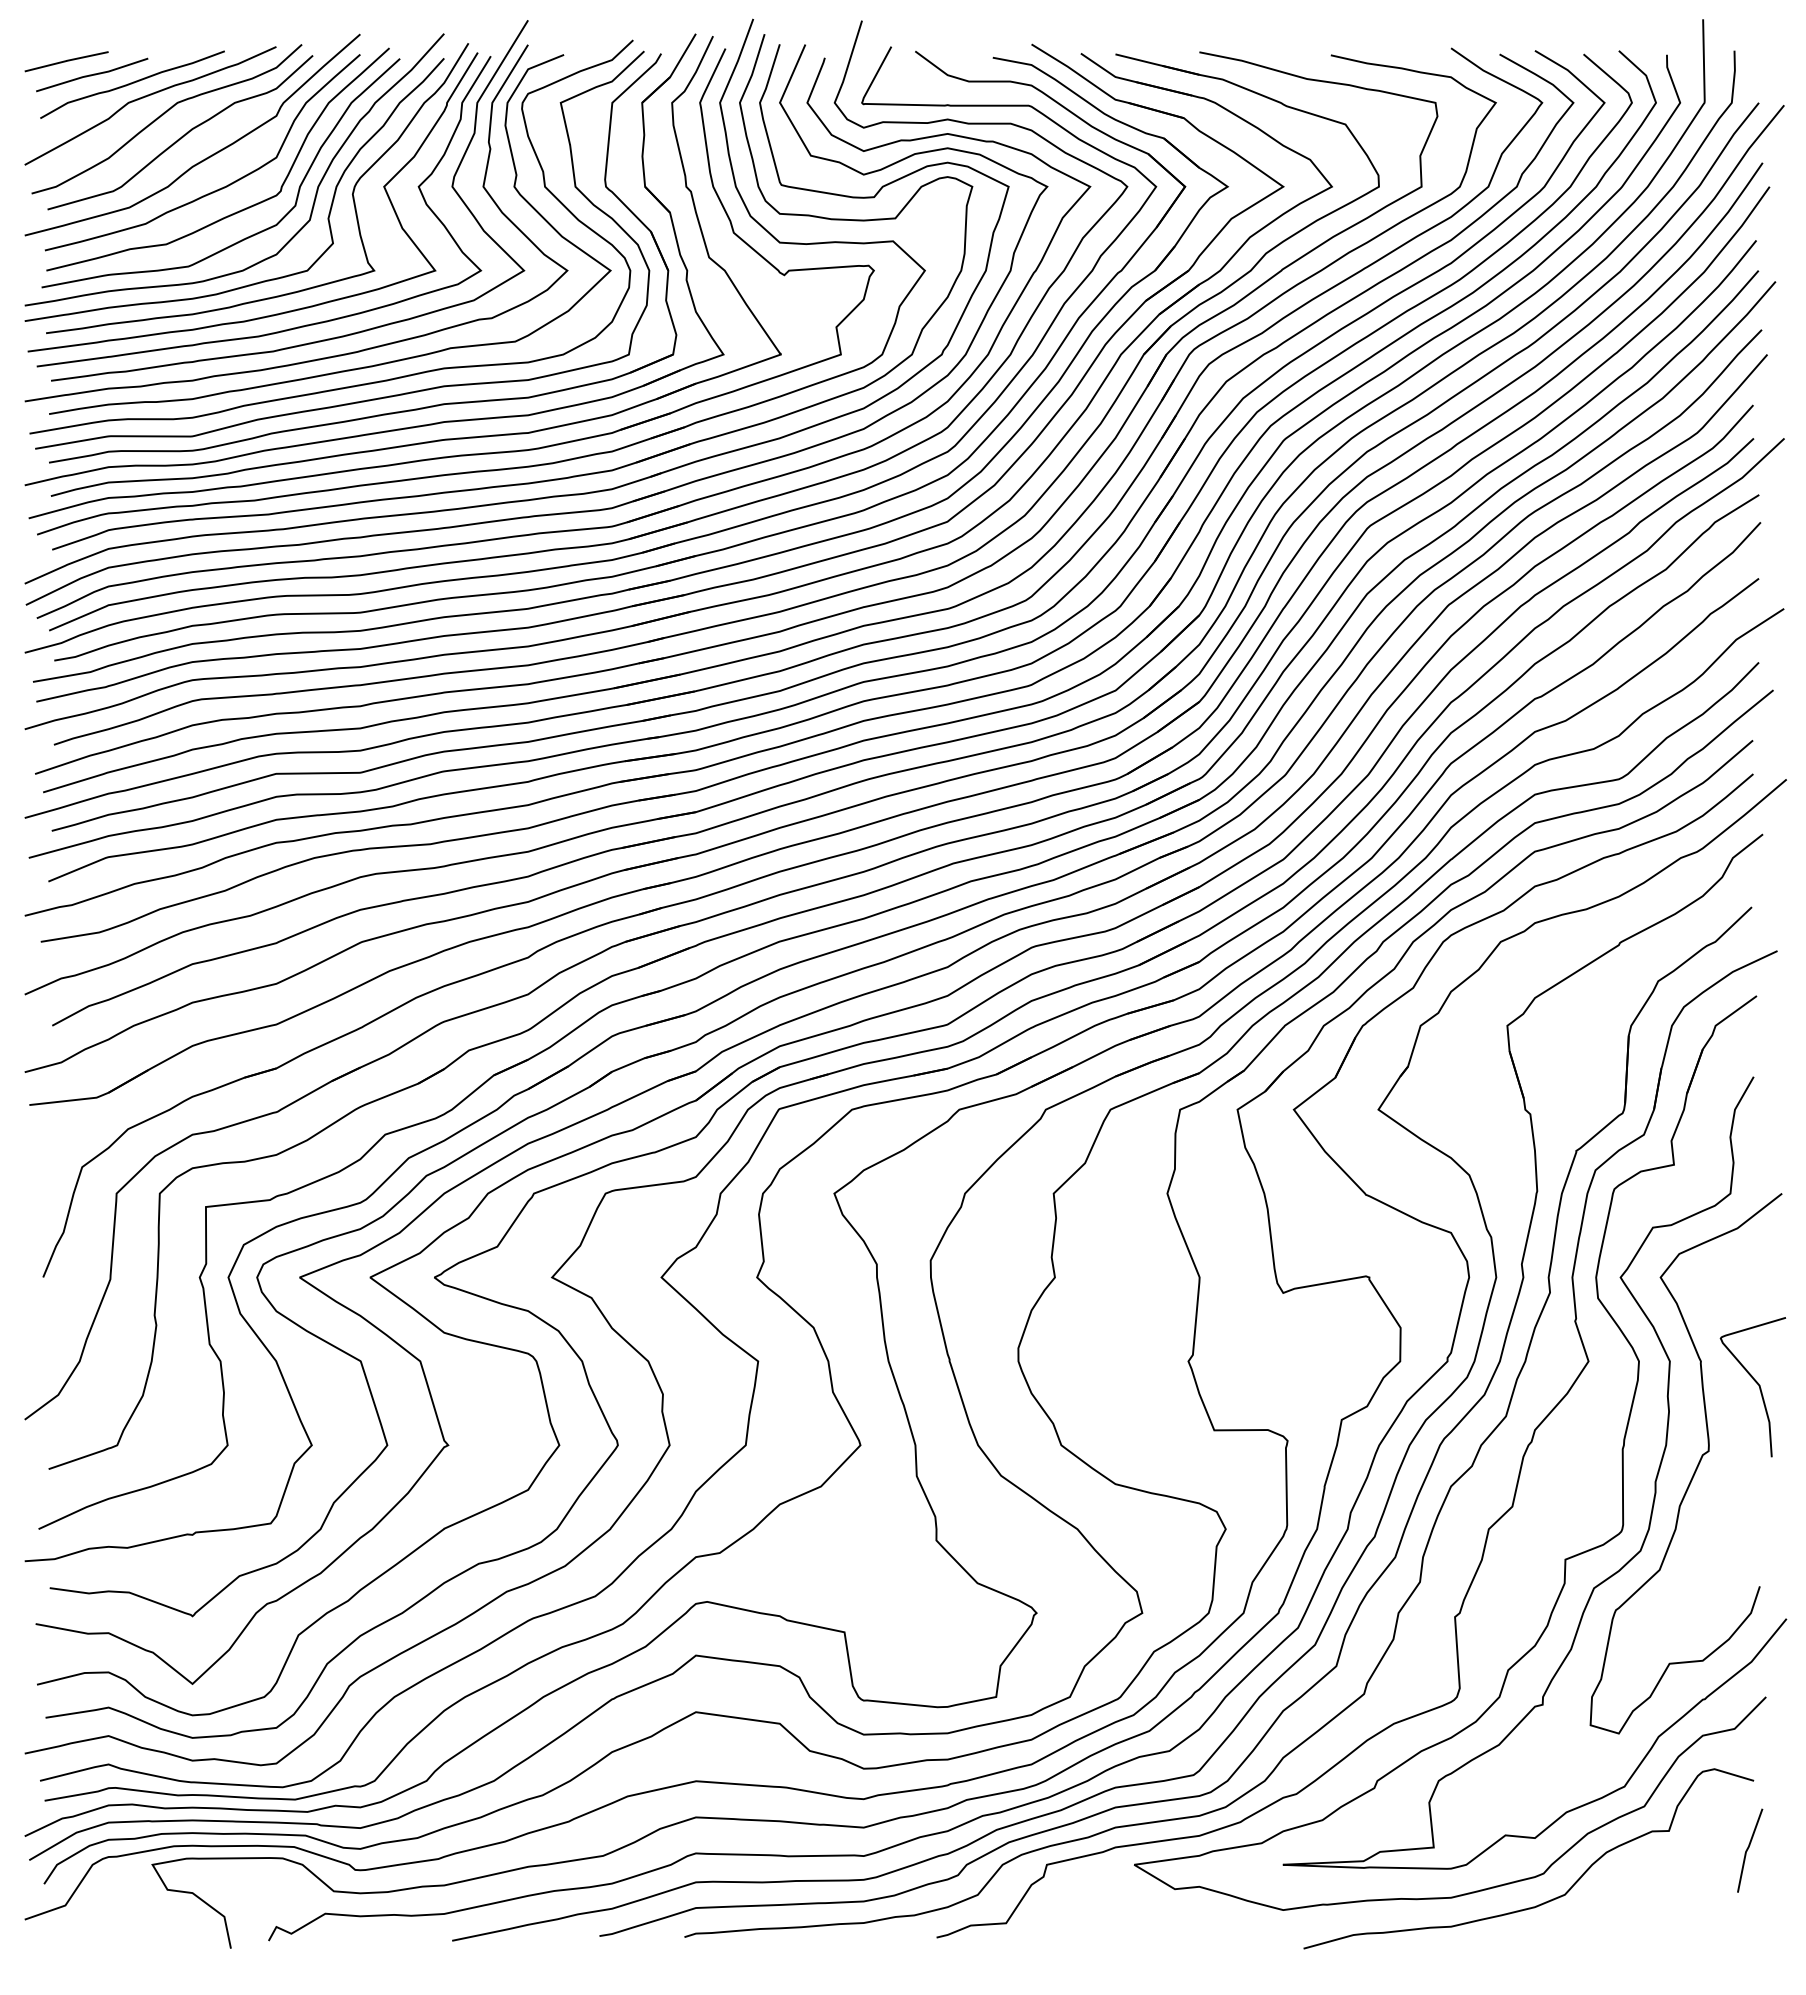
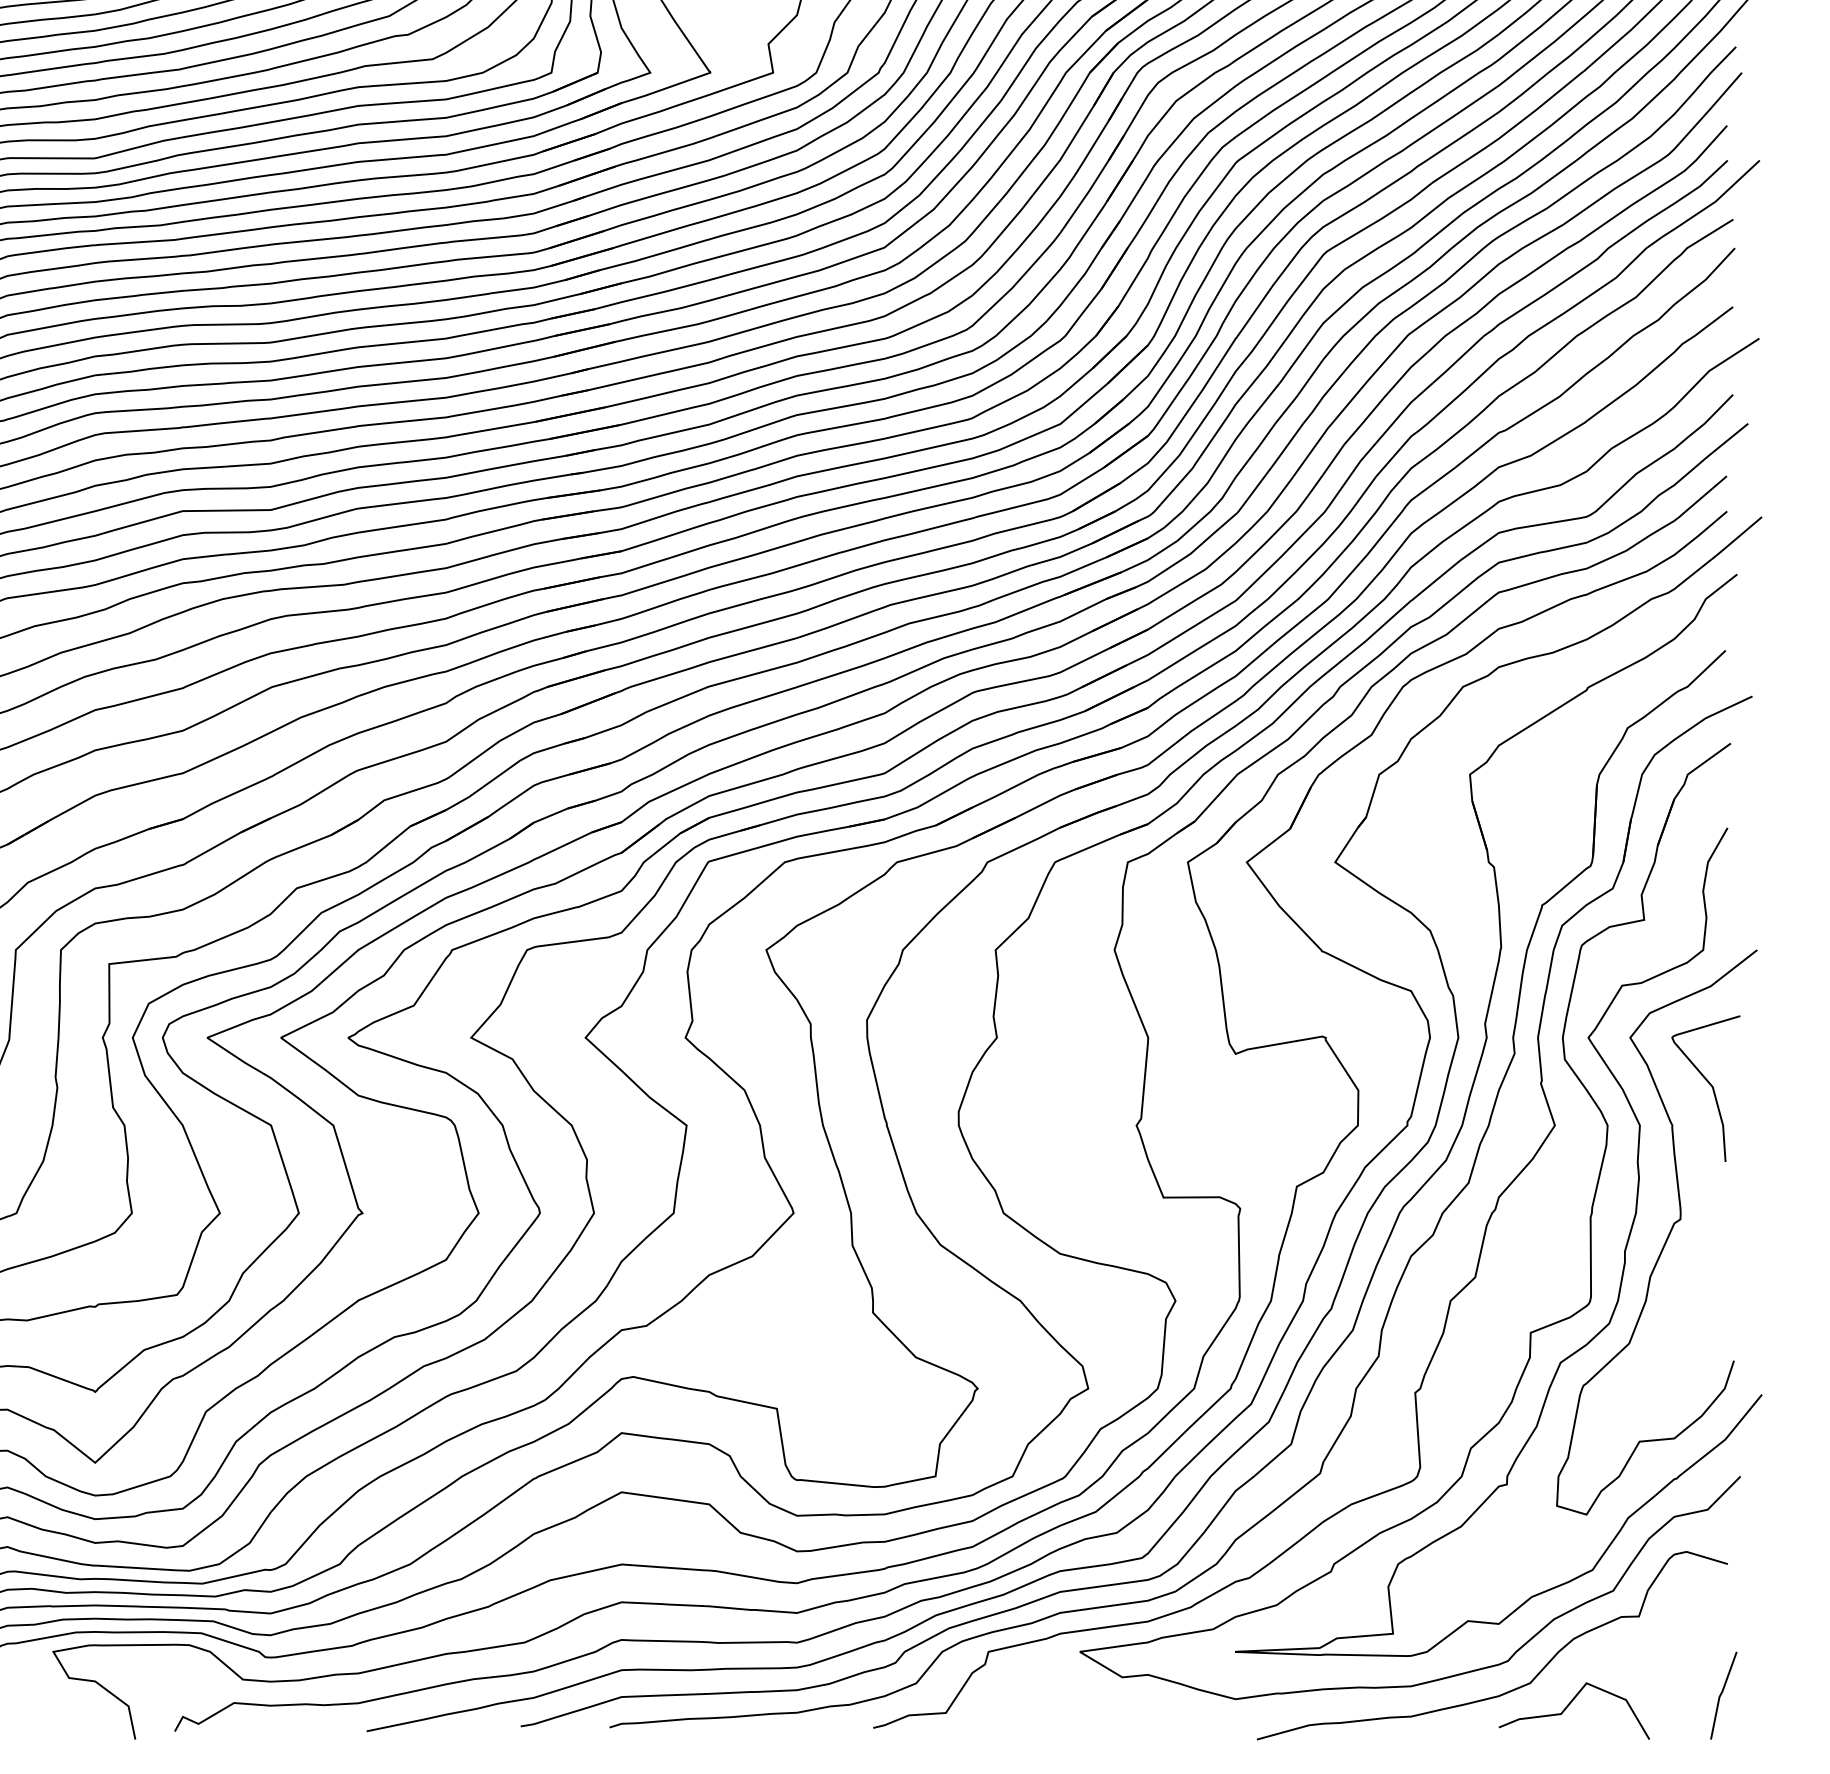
curve: (1756, 1383) -> (1709, 1084), moved
line: (1748, 1849) -> (1722, 1694), moved
curve: (1602, 1916) -> (1569, 1705), added

